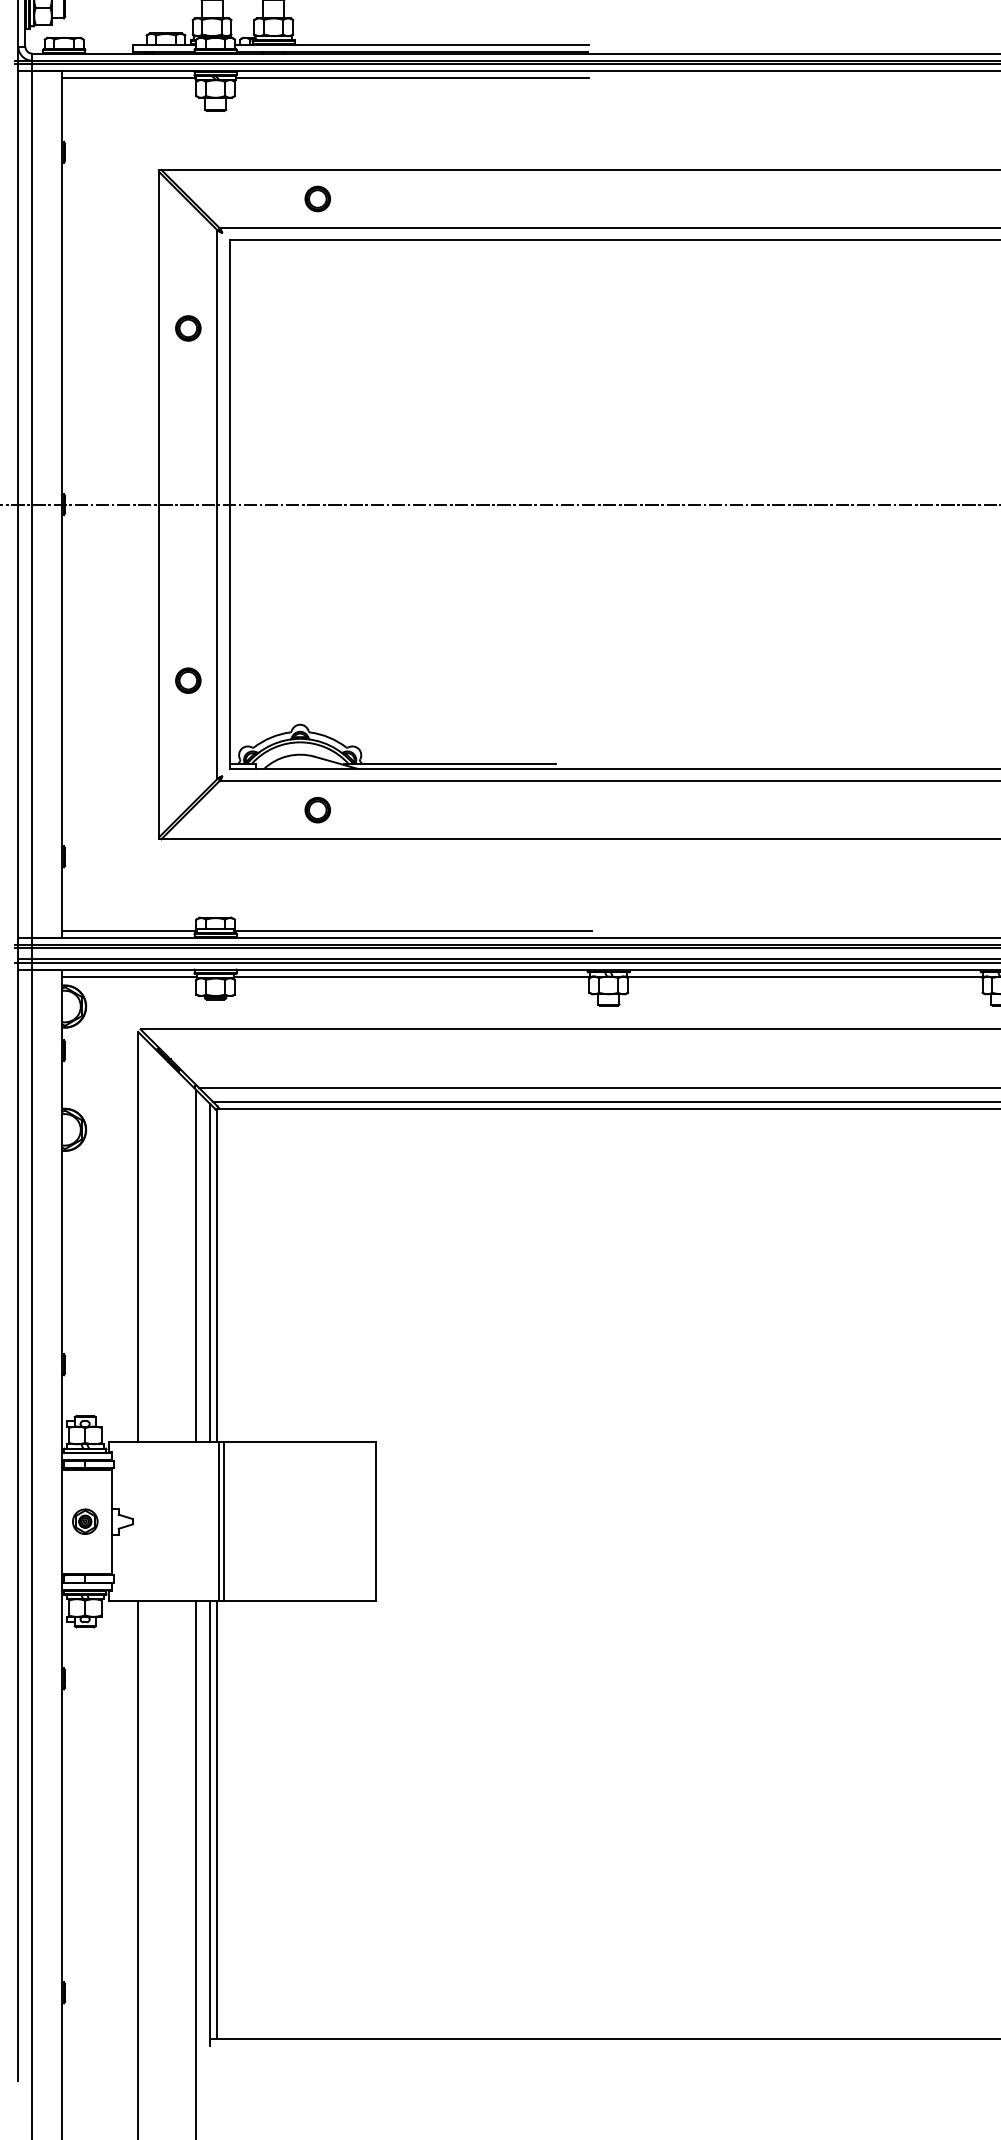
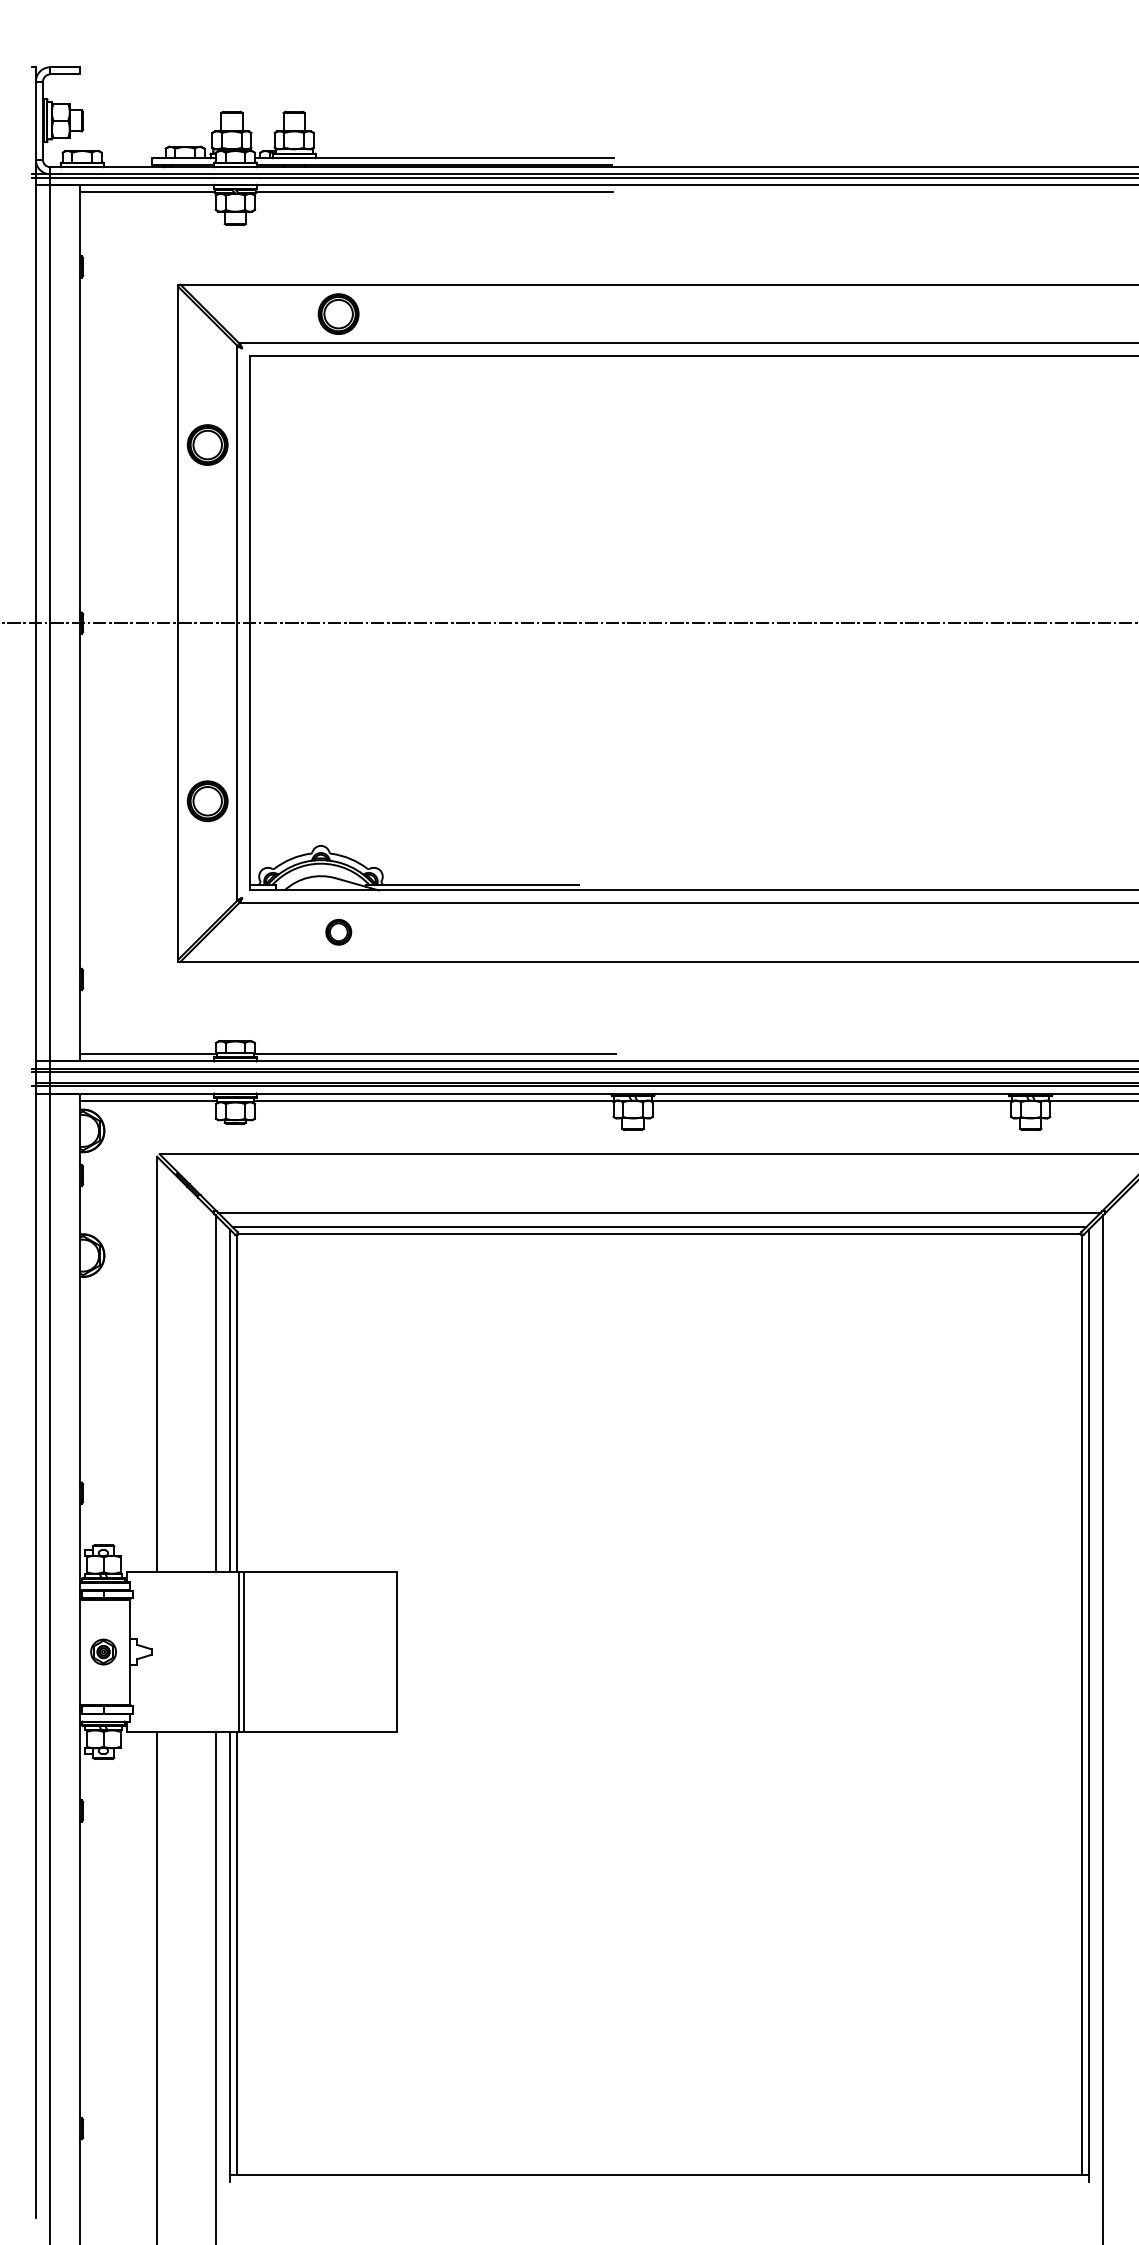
part: (317, 198) -> (338, 313), size x1.6
part: (188, 327) -> (207, 444), size x1.6
part: (188, 680) -> (207, 801), size x1.6

